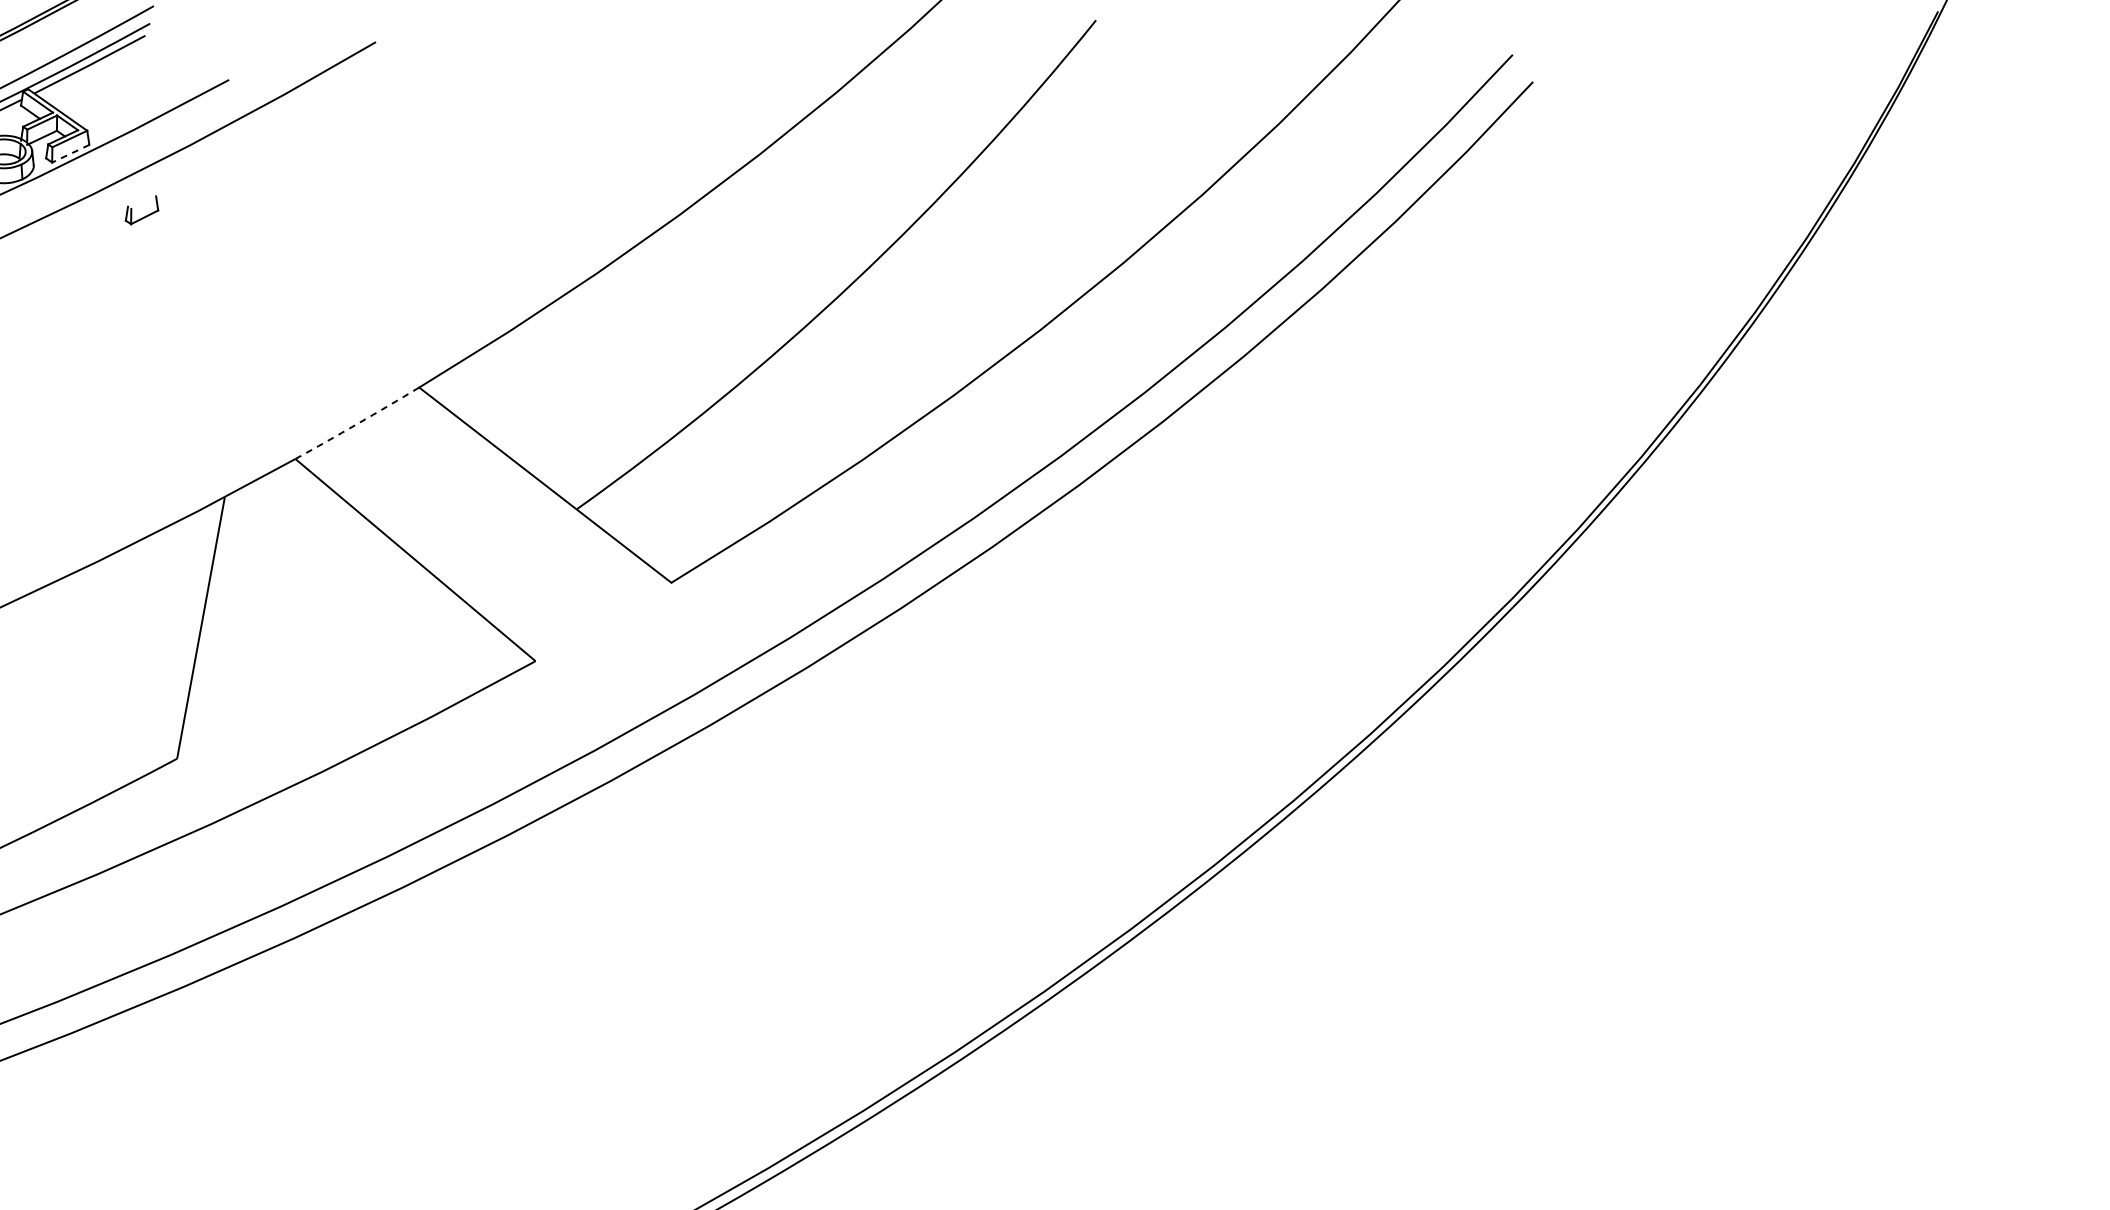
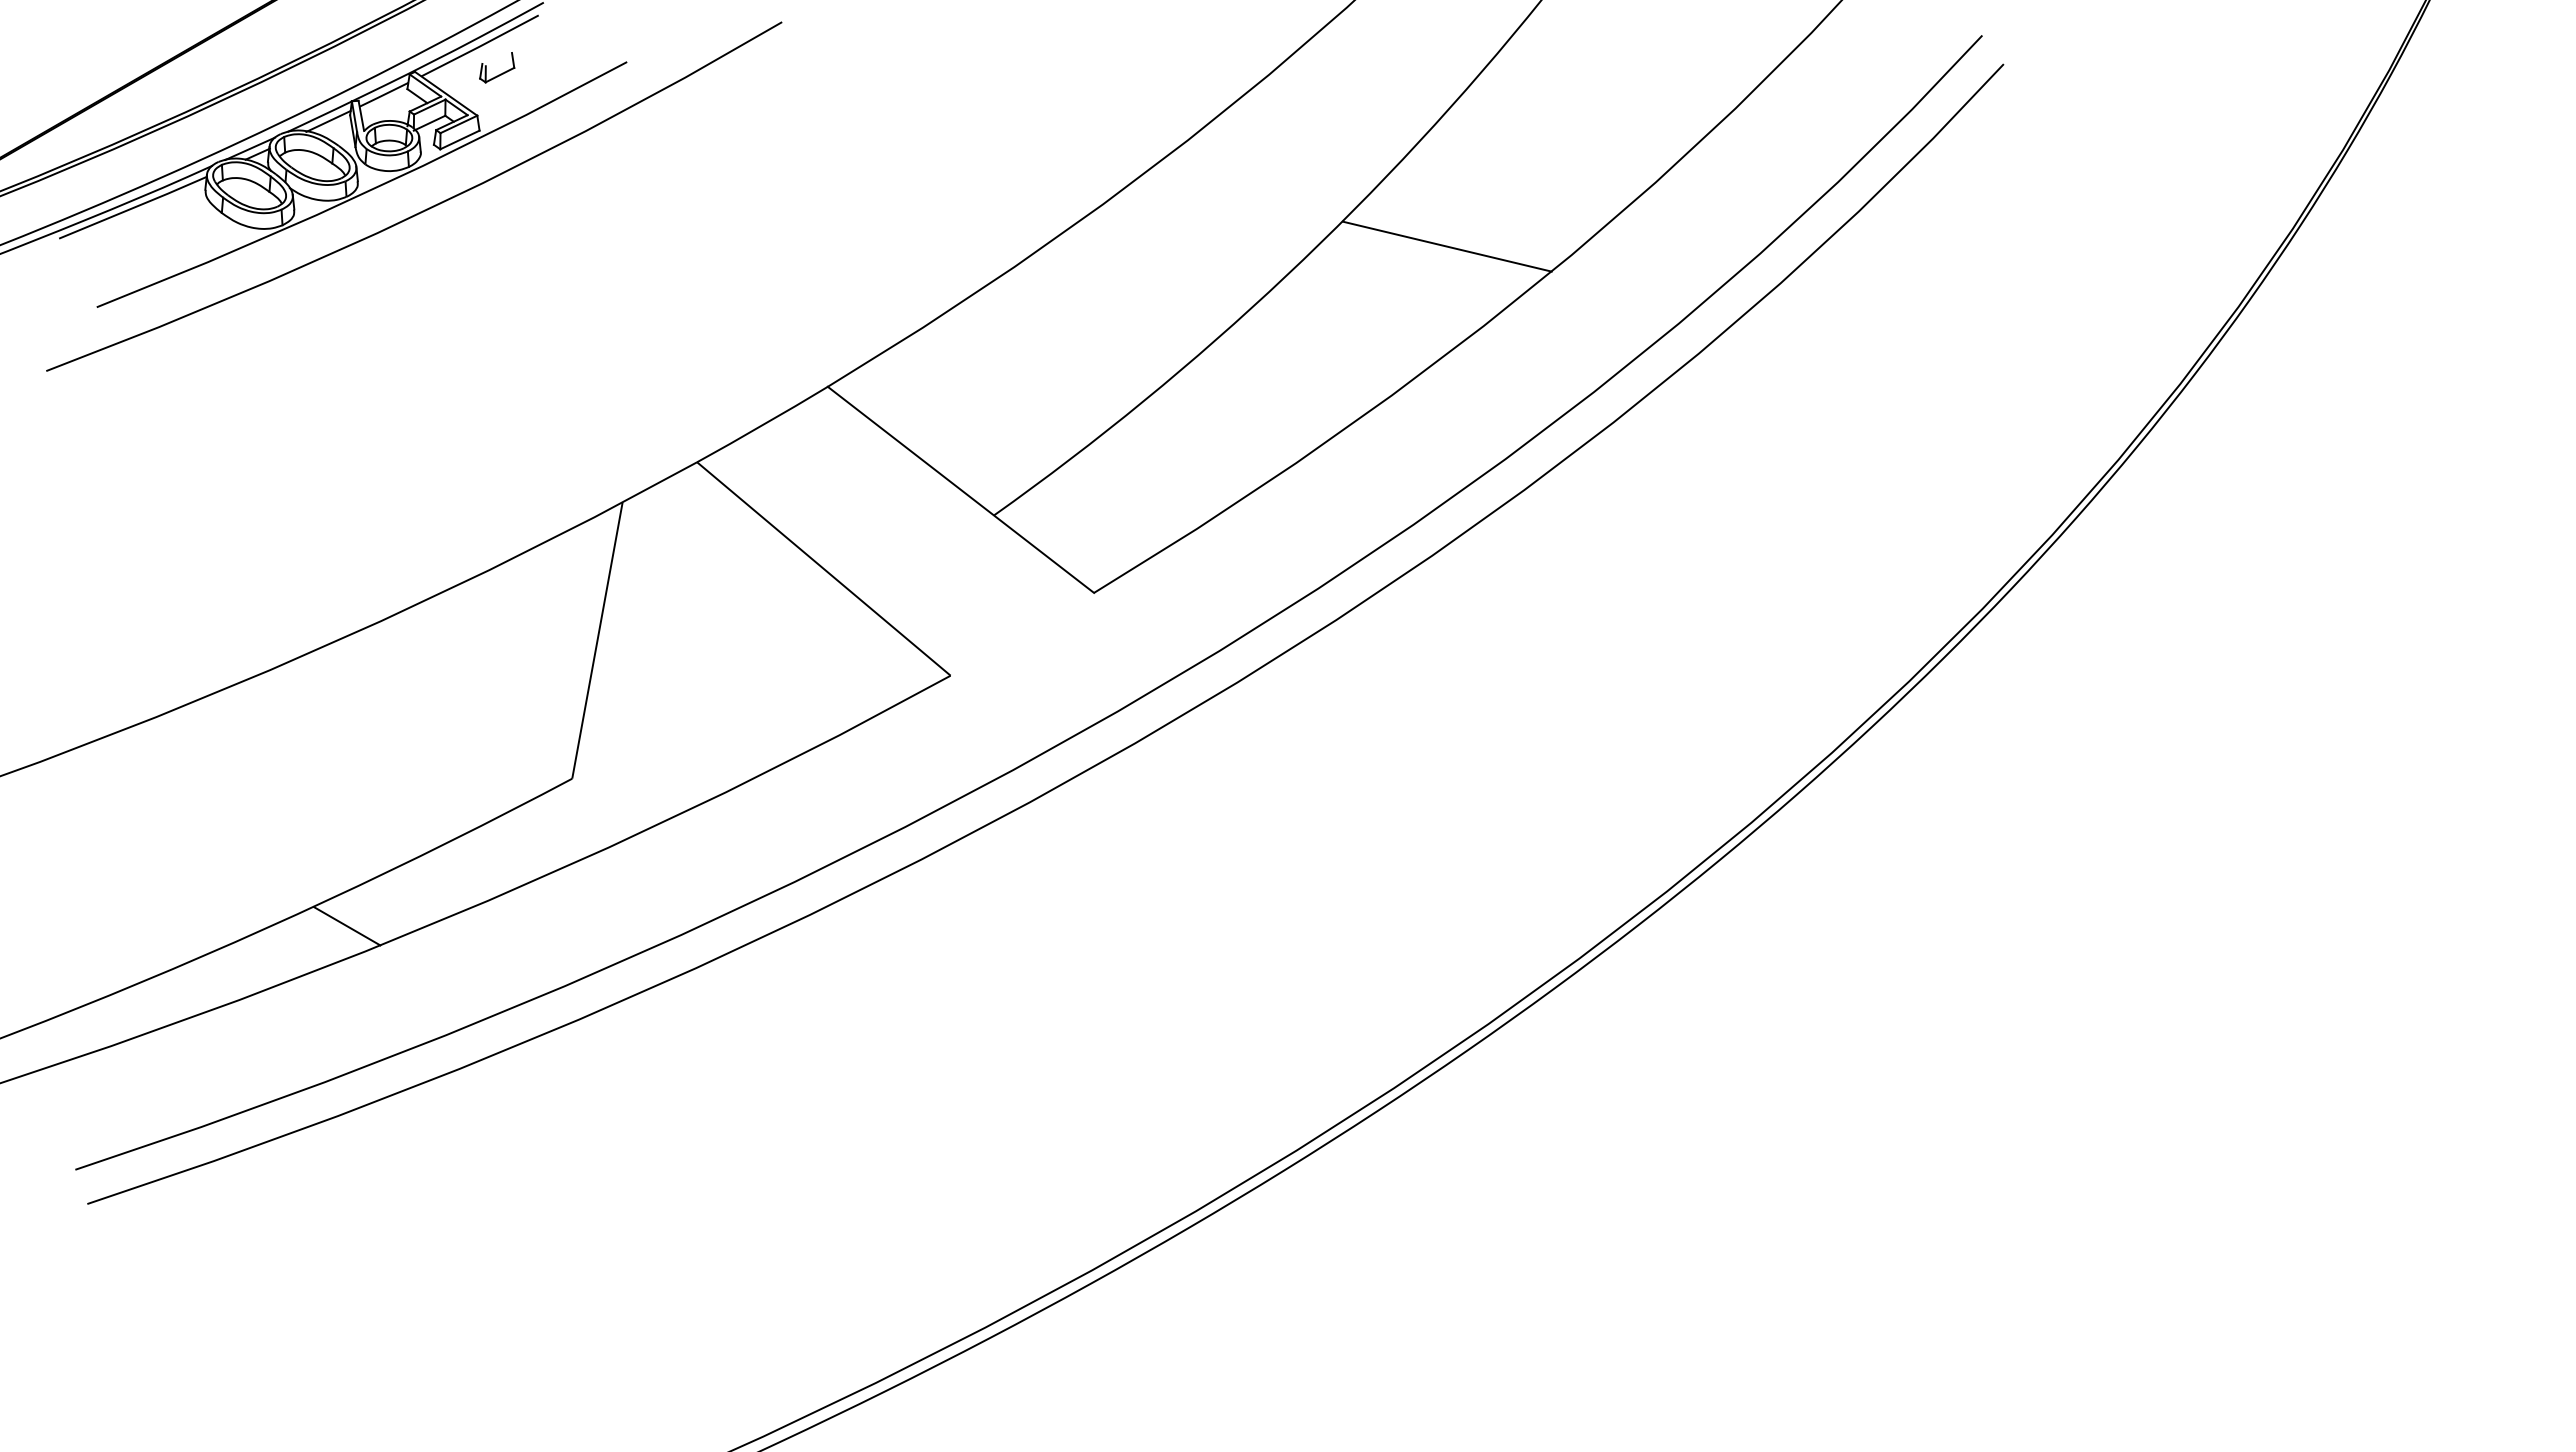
line: (70, 153) -> (459, 139), dashed -> solid
part: (145, 215) -> (500, 73), moved
line: (1005, 254) -> (1446, 246), added
arc: (357, 424) -> (762, 425), dashed -> solid

